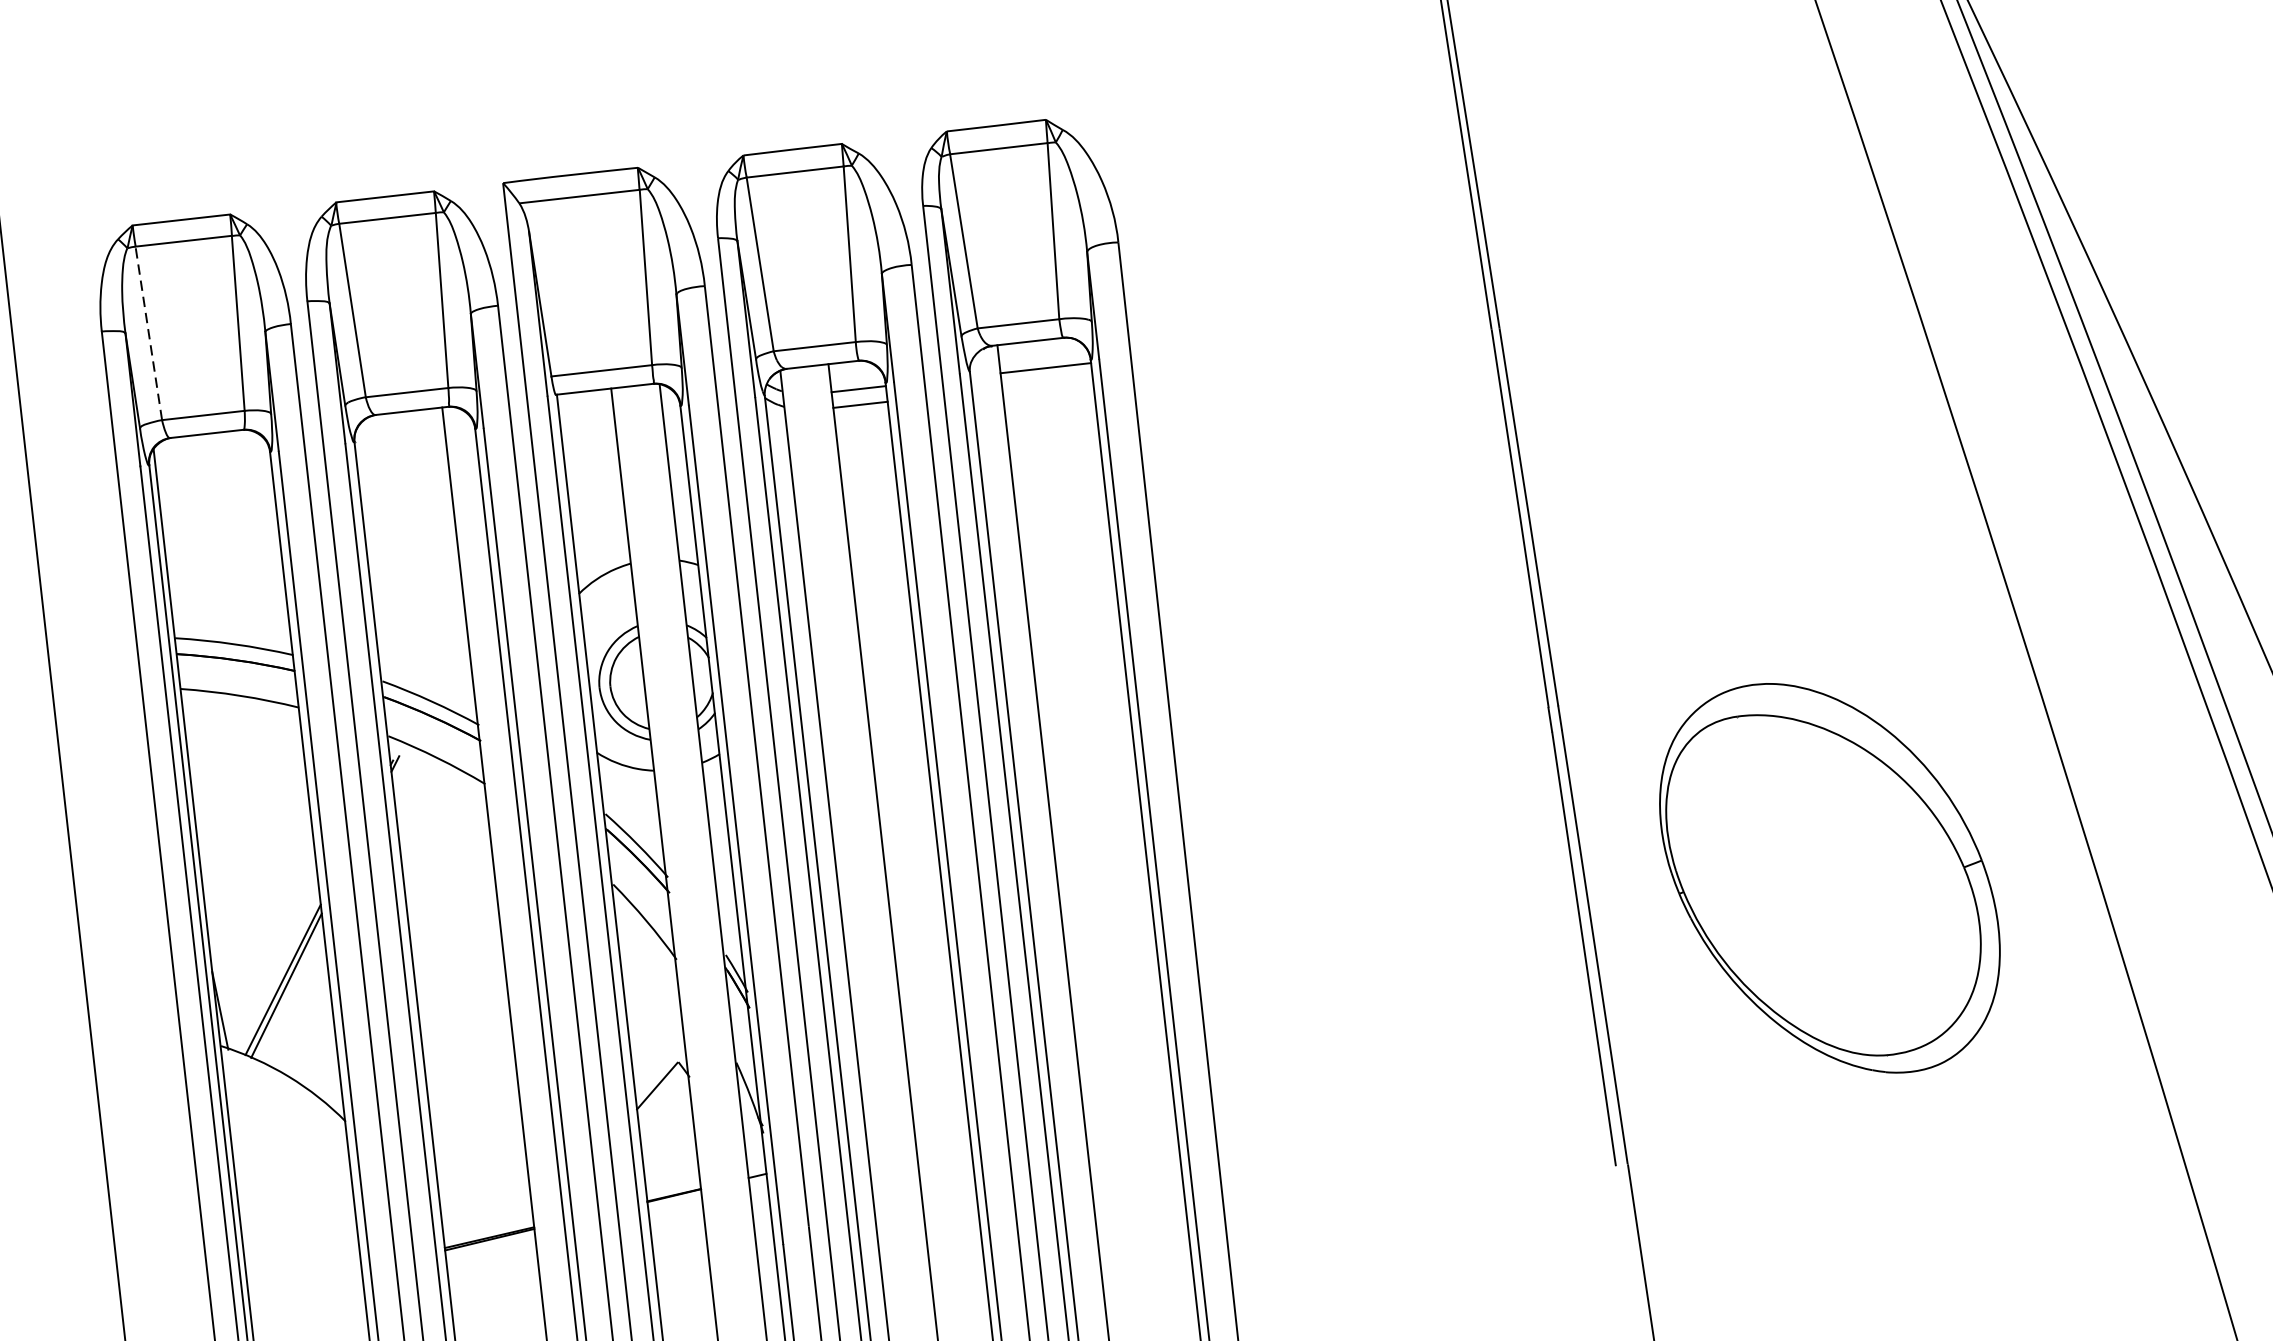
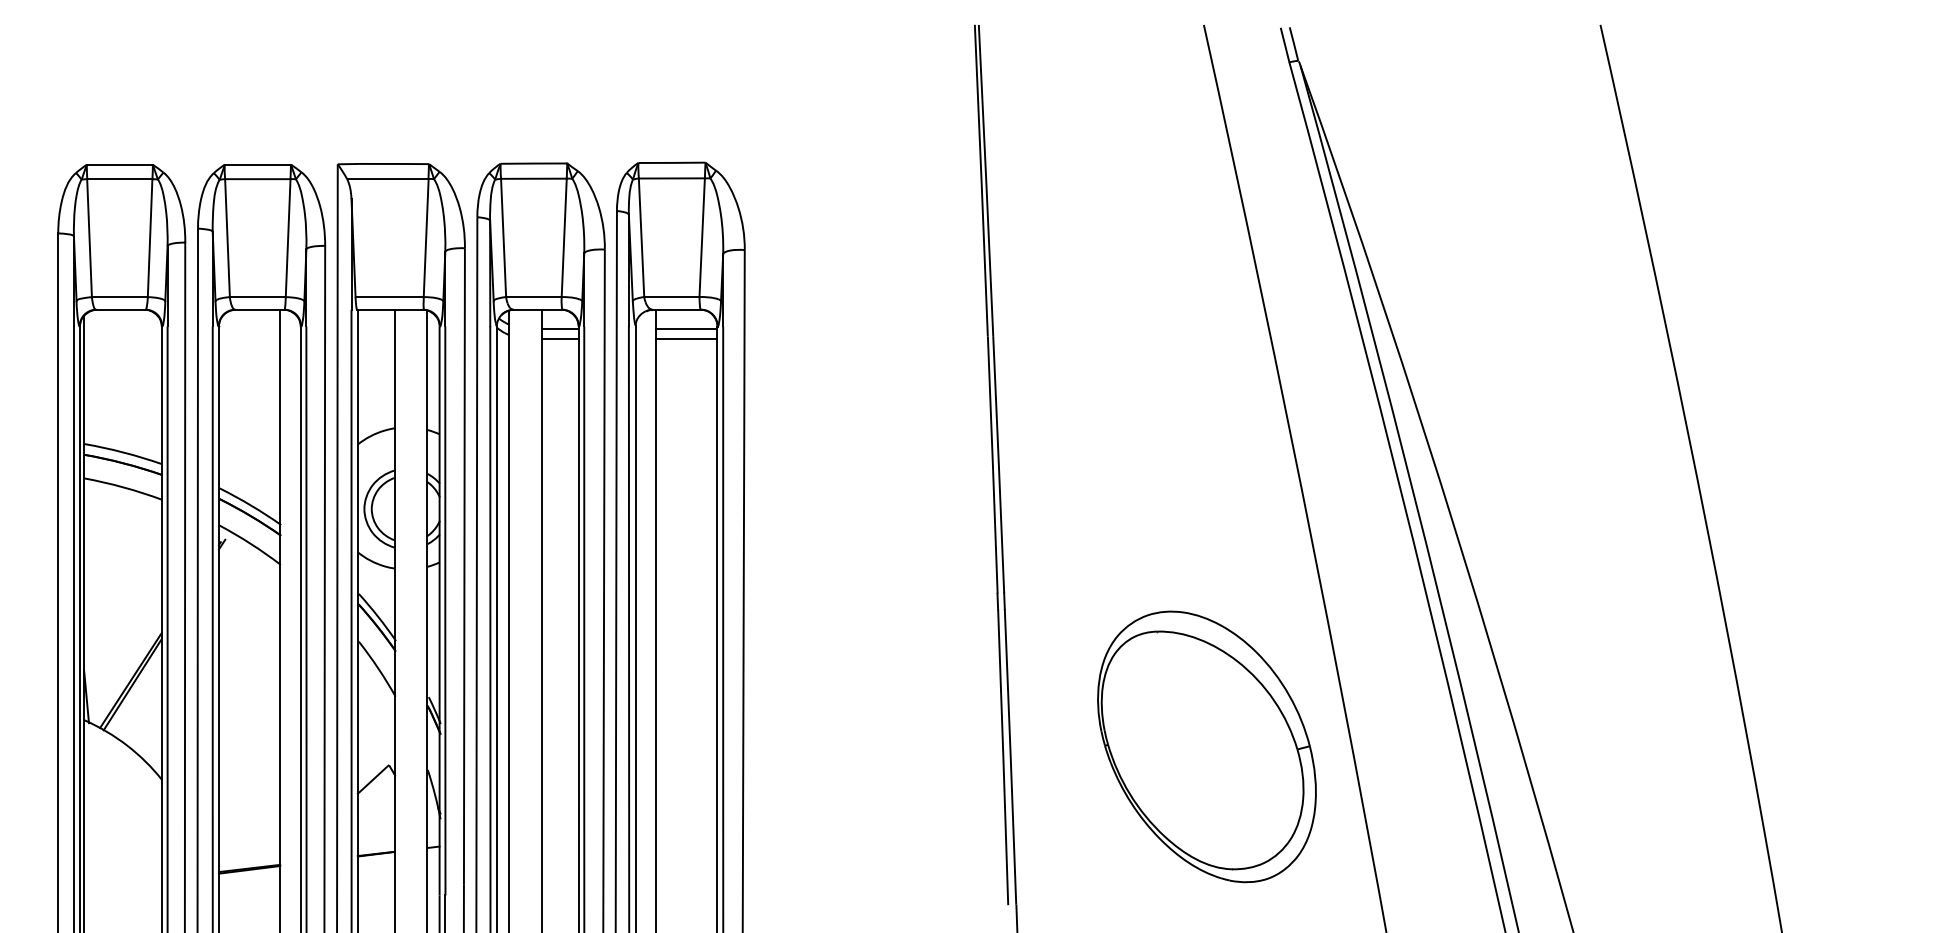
line: (148, 332) -> (89, 237), dashed -> solid
line: (1047, 384) -> (686, 339), added
part: (1829, 878) -> (1206, 746), moved

